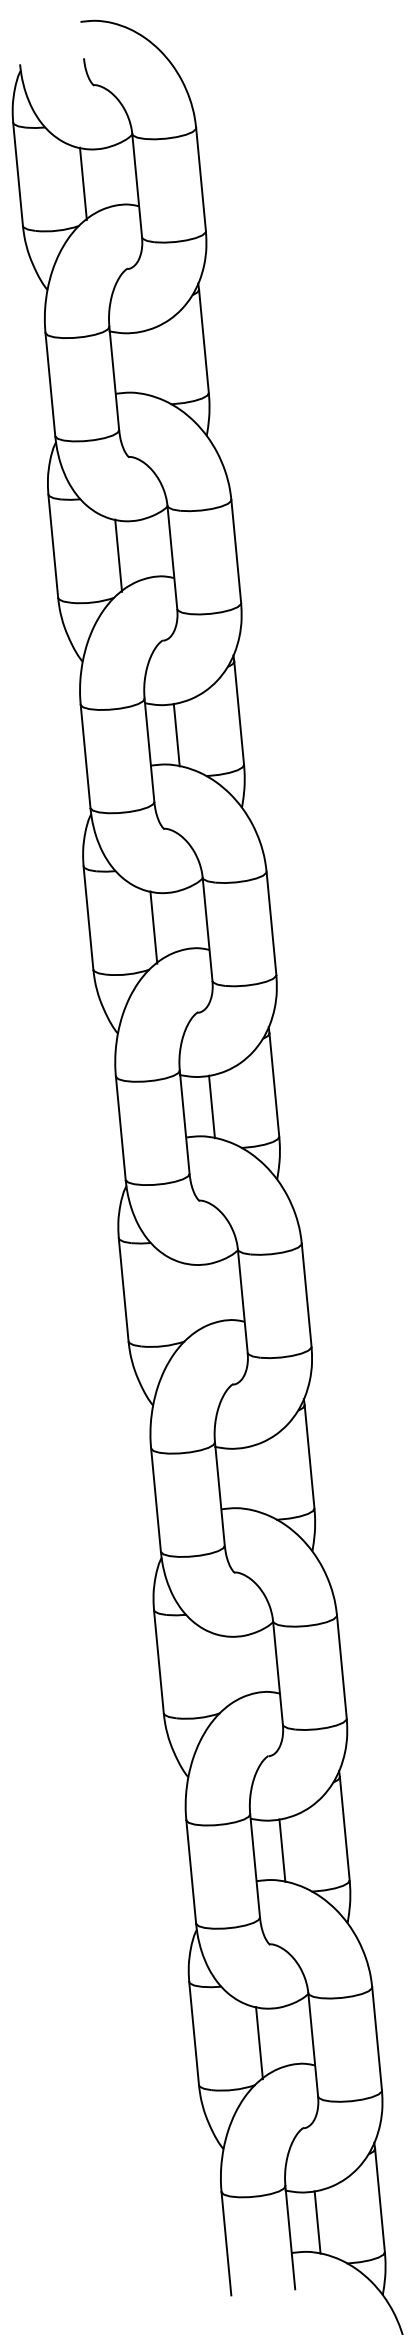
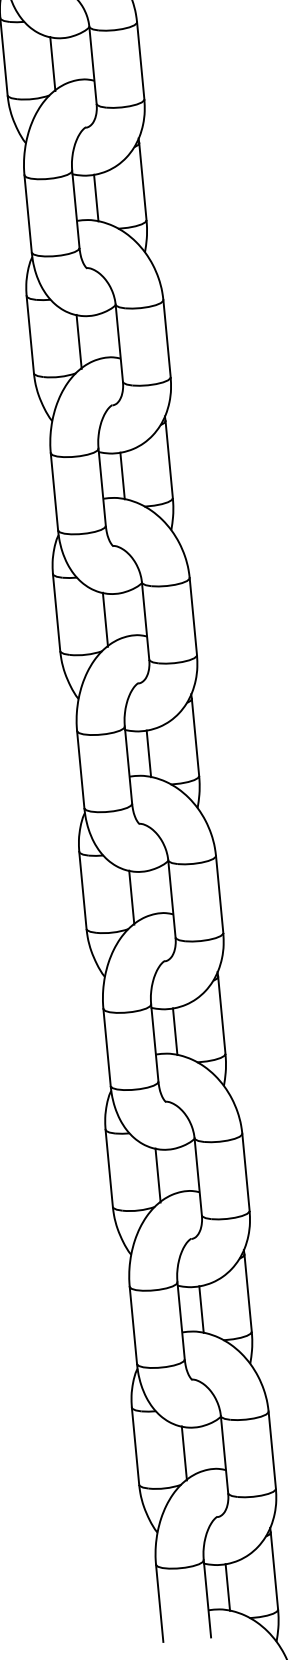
line: (141, 363) -> (96, 198), added
line: (188, 1299) -> (131, 897), added
line: (247, 1478) -> (175, 1031), added
line: (223, 1671) -> (157, 1175), added

